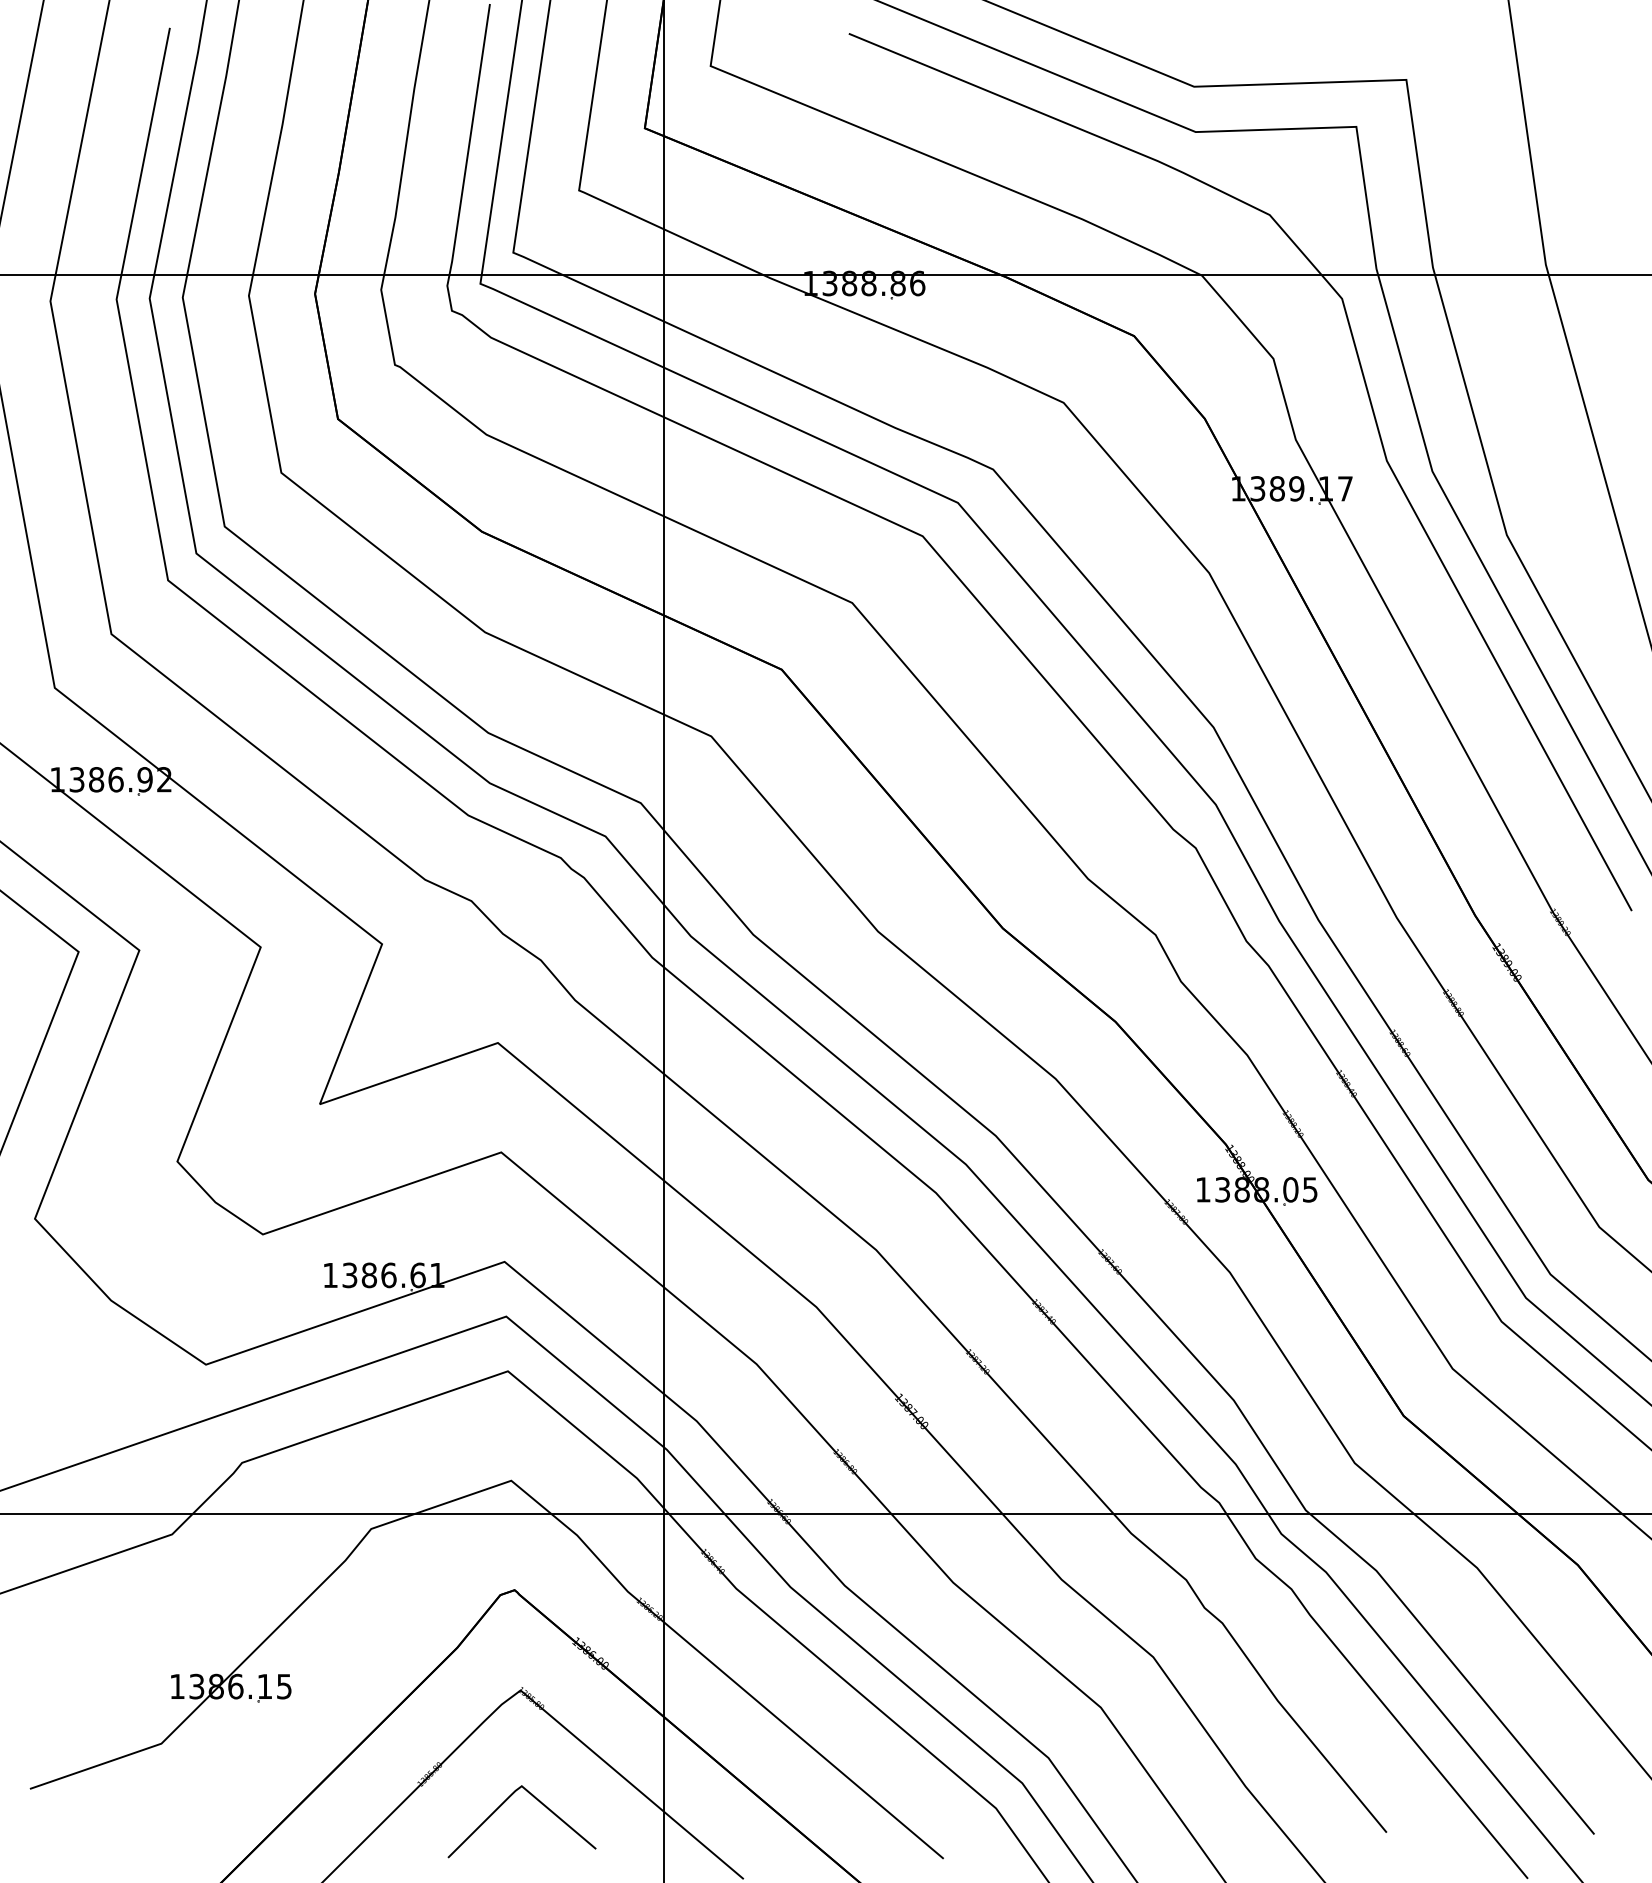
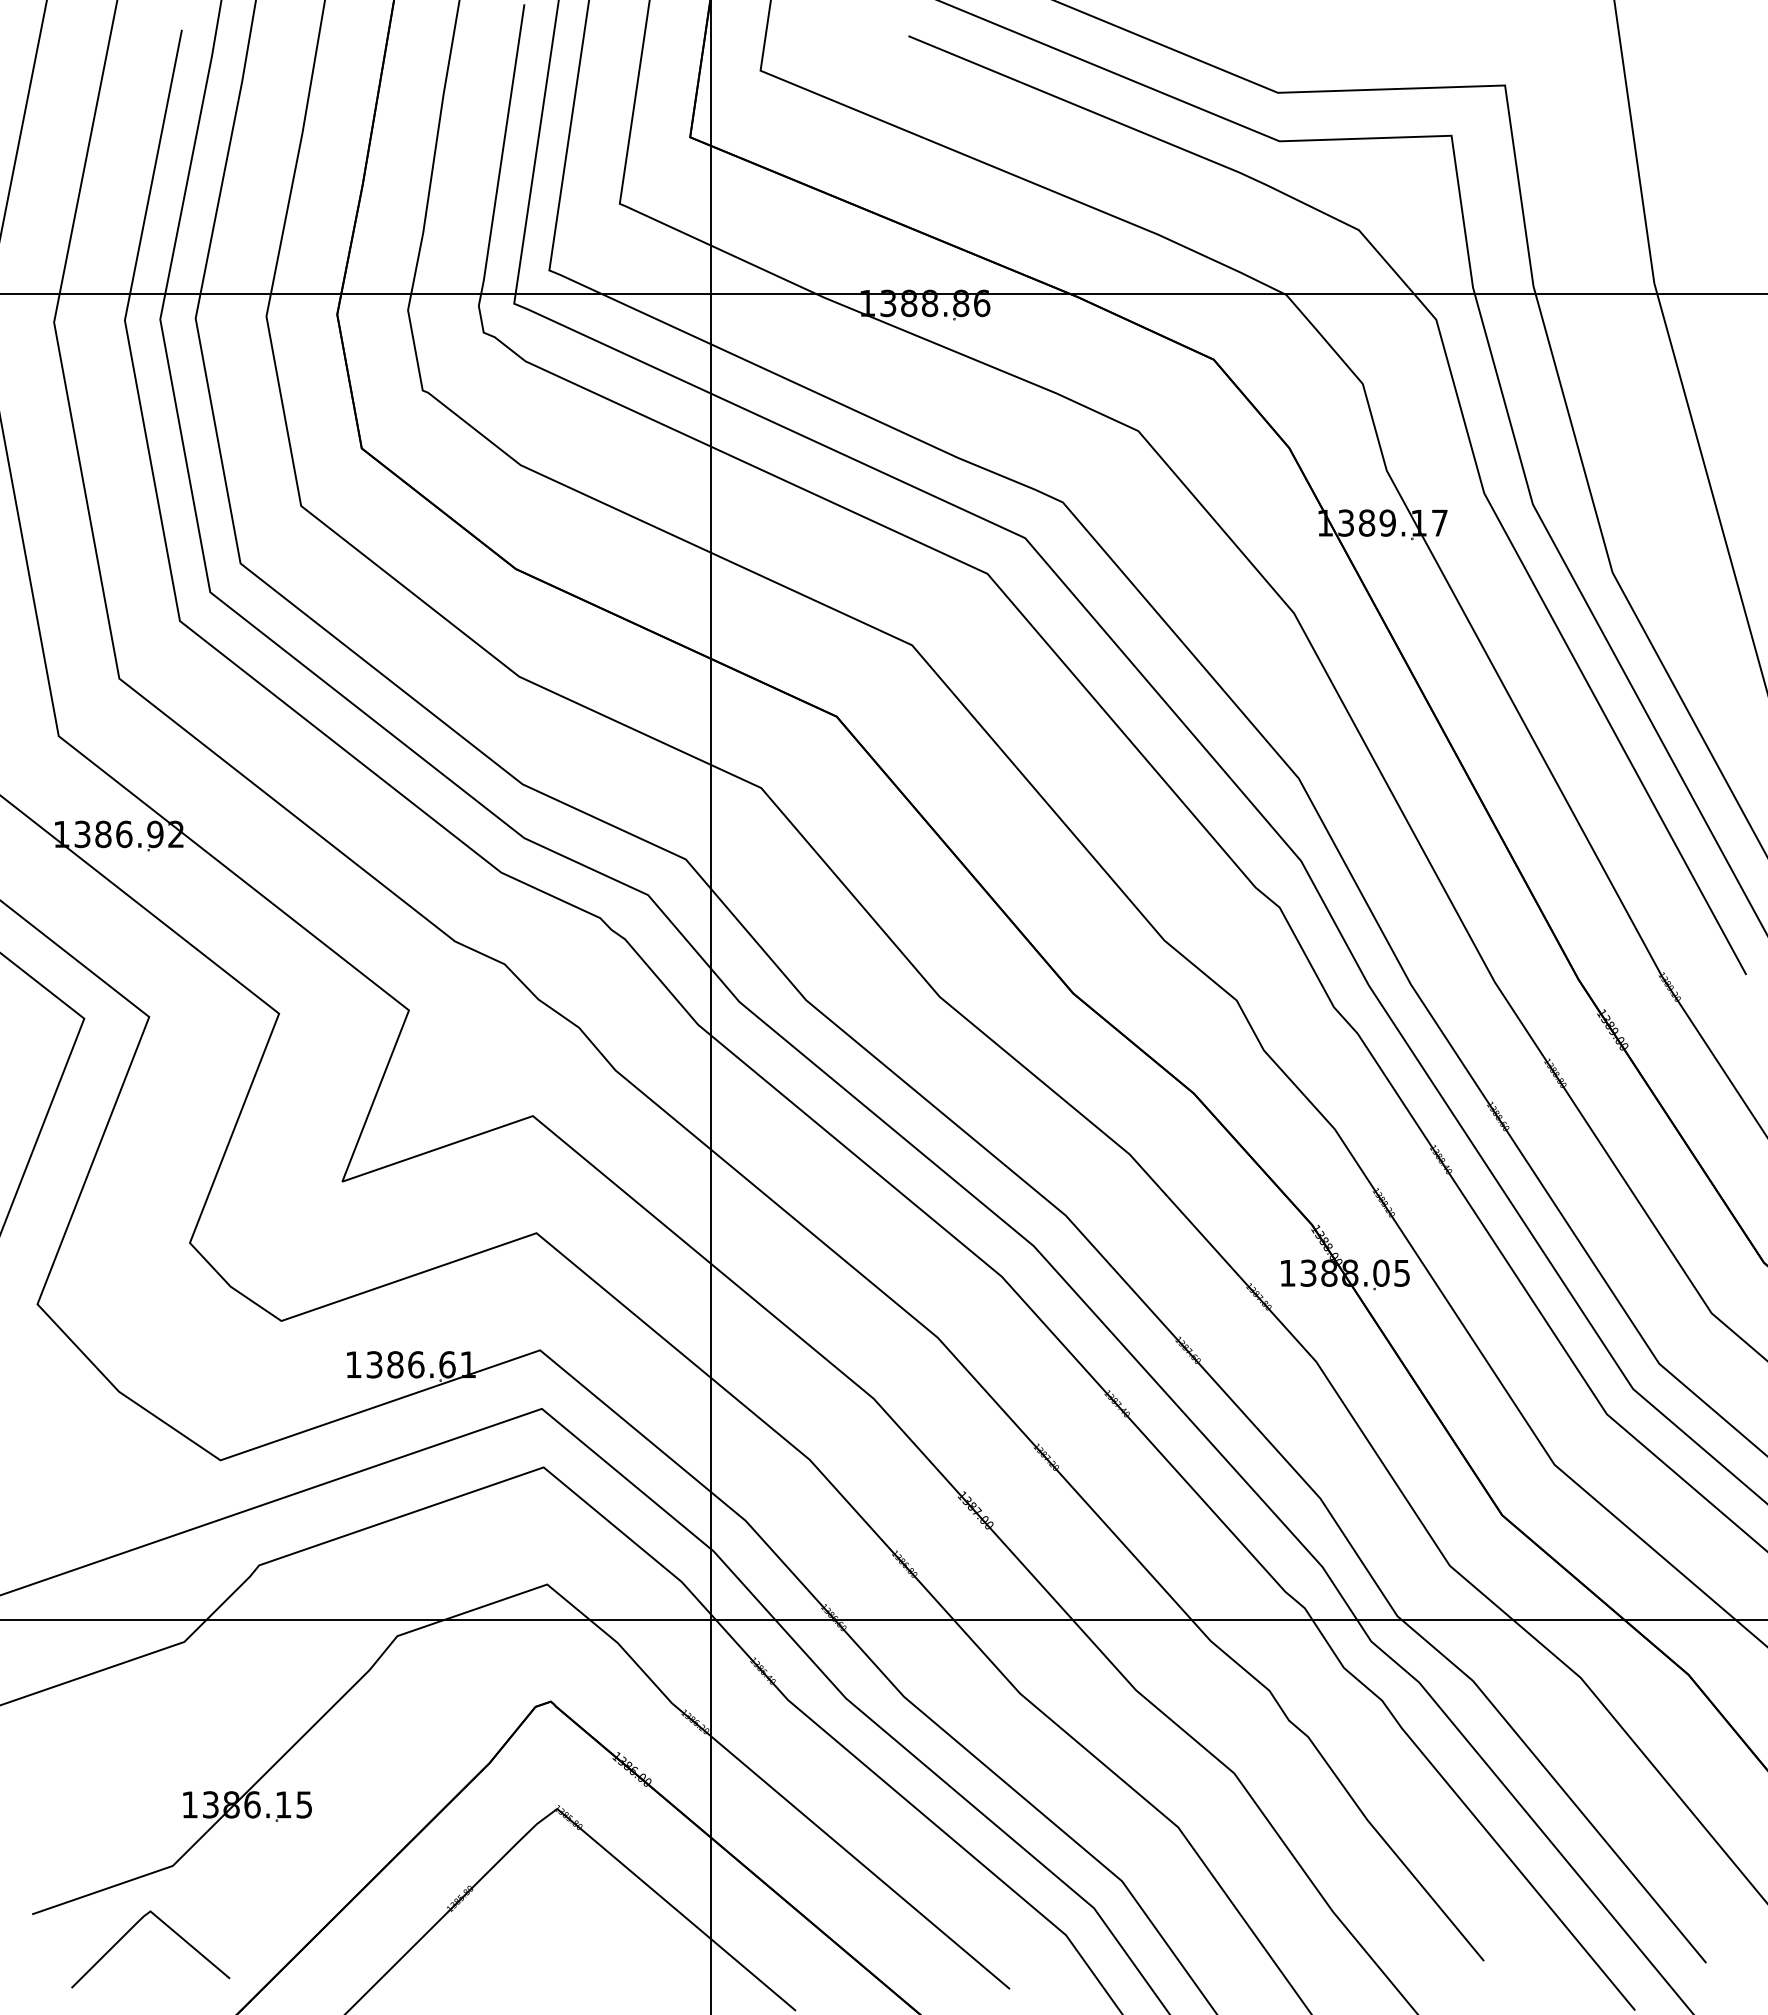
line: (504, 1803) -> (131, 1929), moved

